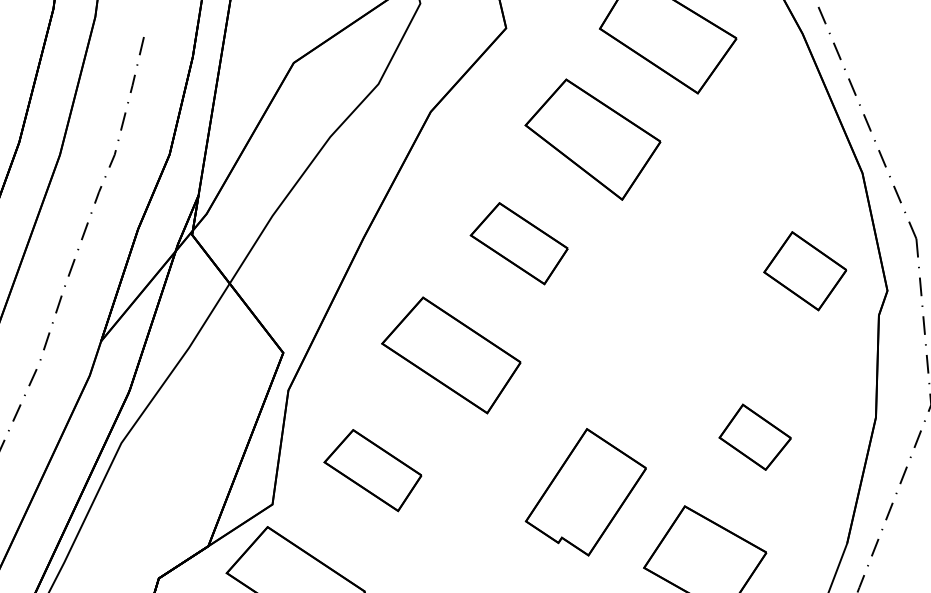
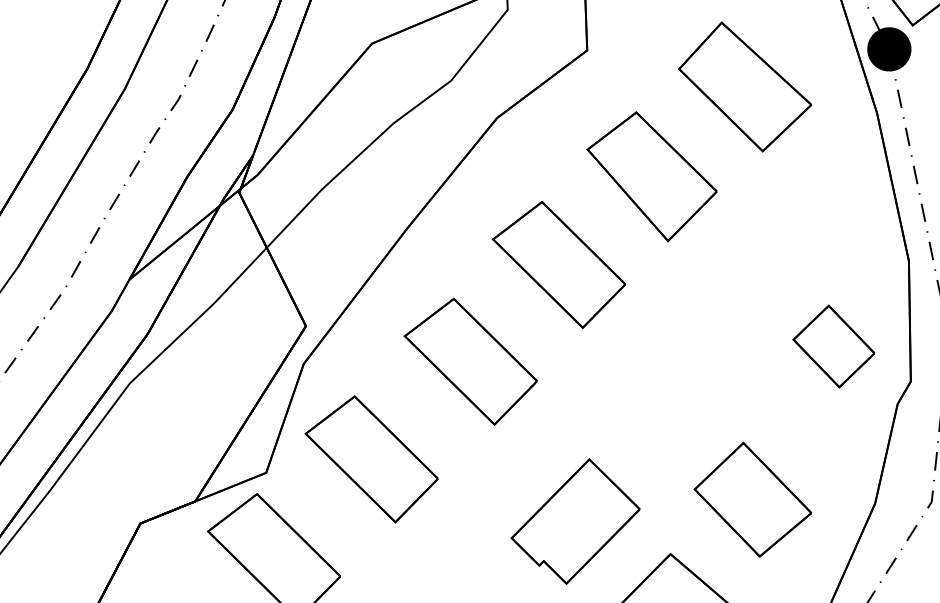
part: (519, 243) -> (558, 264), size x1.43
part: (754, 437) -> (752, 499), size x1.67
part: (373, 471) -> (371, 459), size x1.43

